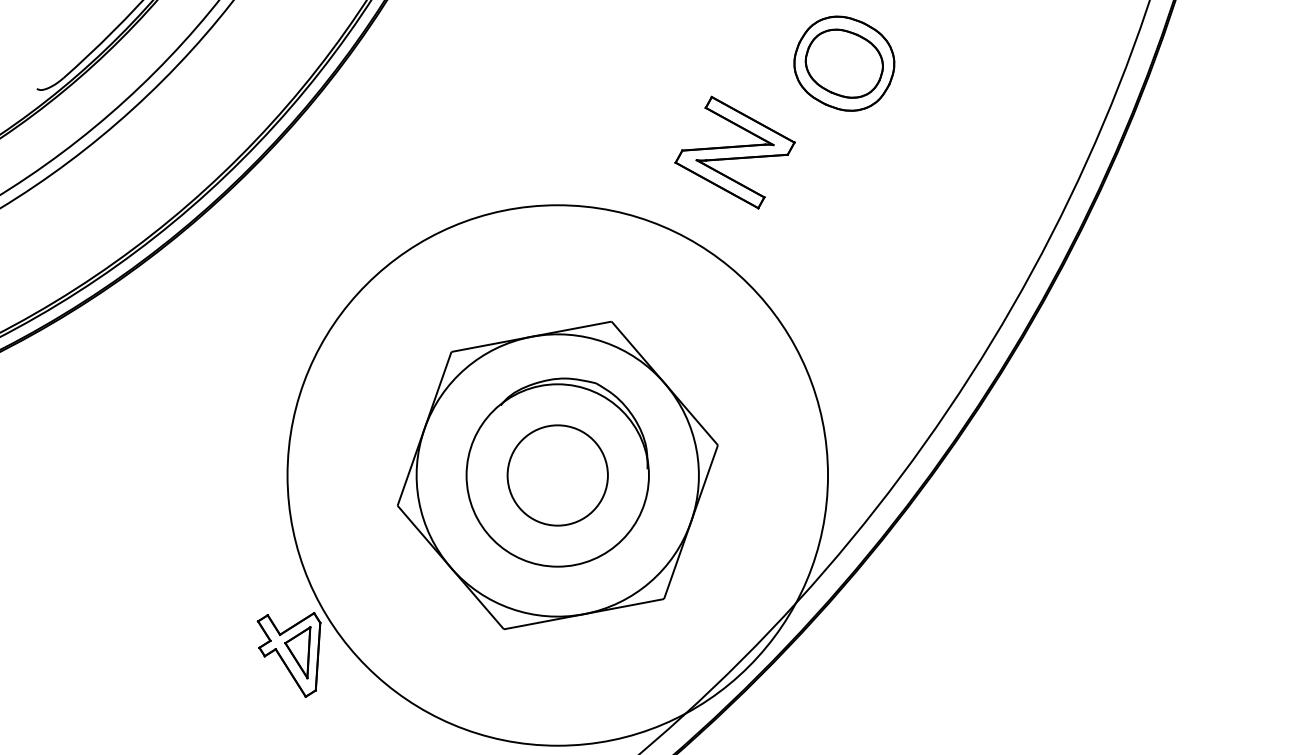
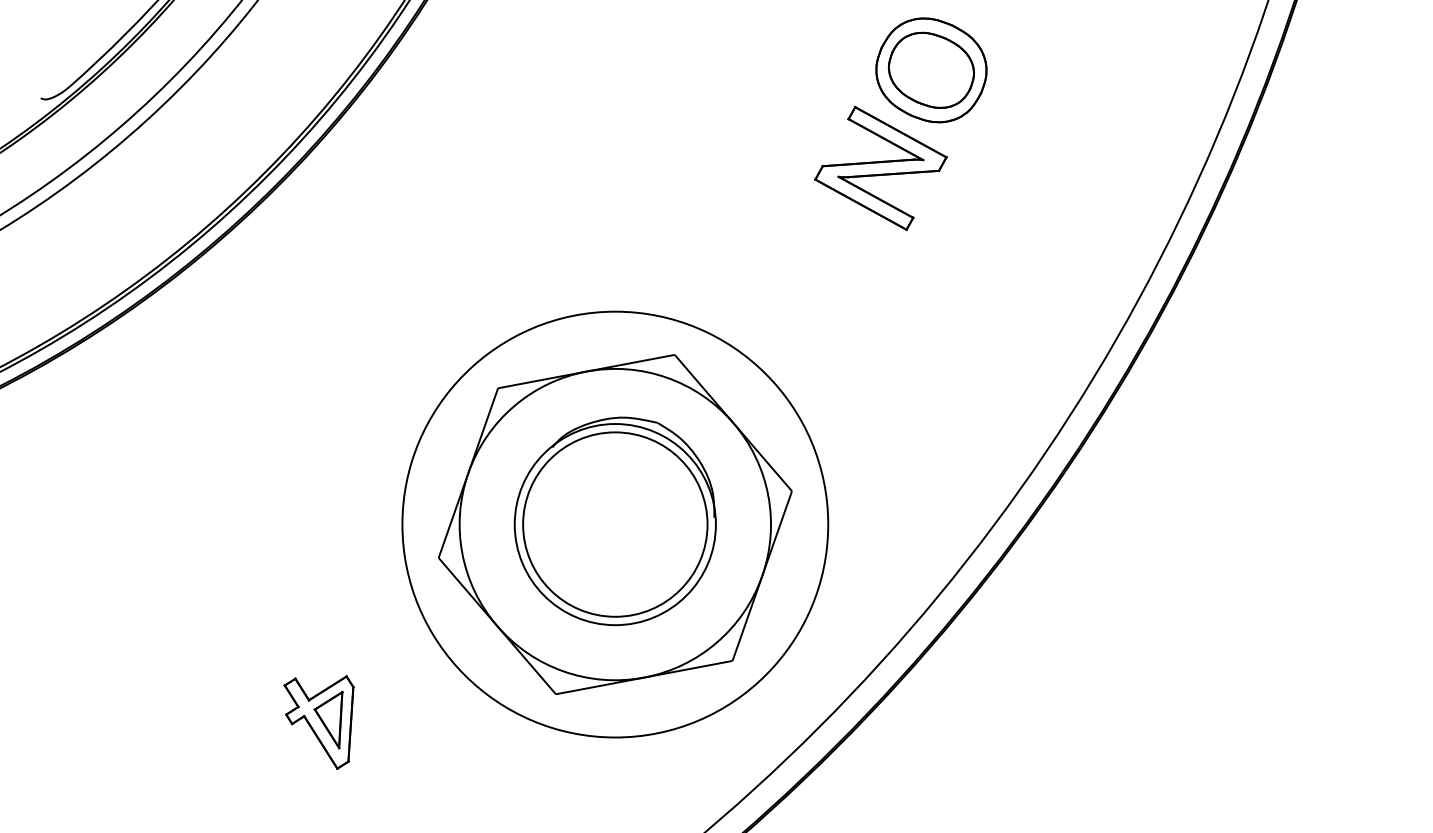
part: (734, 152) -> (880, 168), moved
circle: (557, 475) -> (615, 524), size x0.71
circle: (557, 475) -> (615, 524), size x1.67

